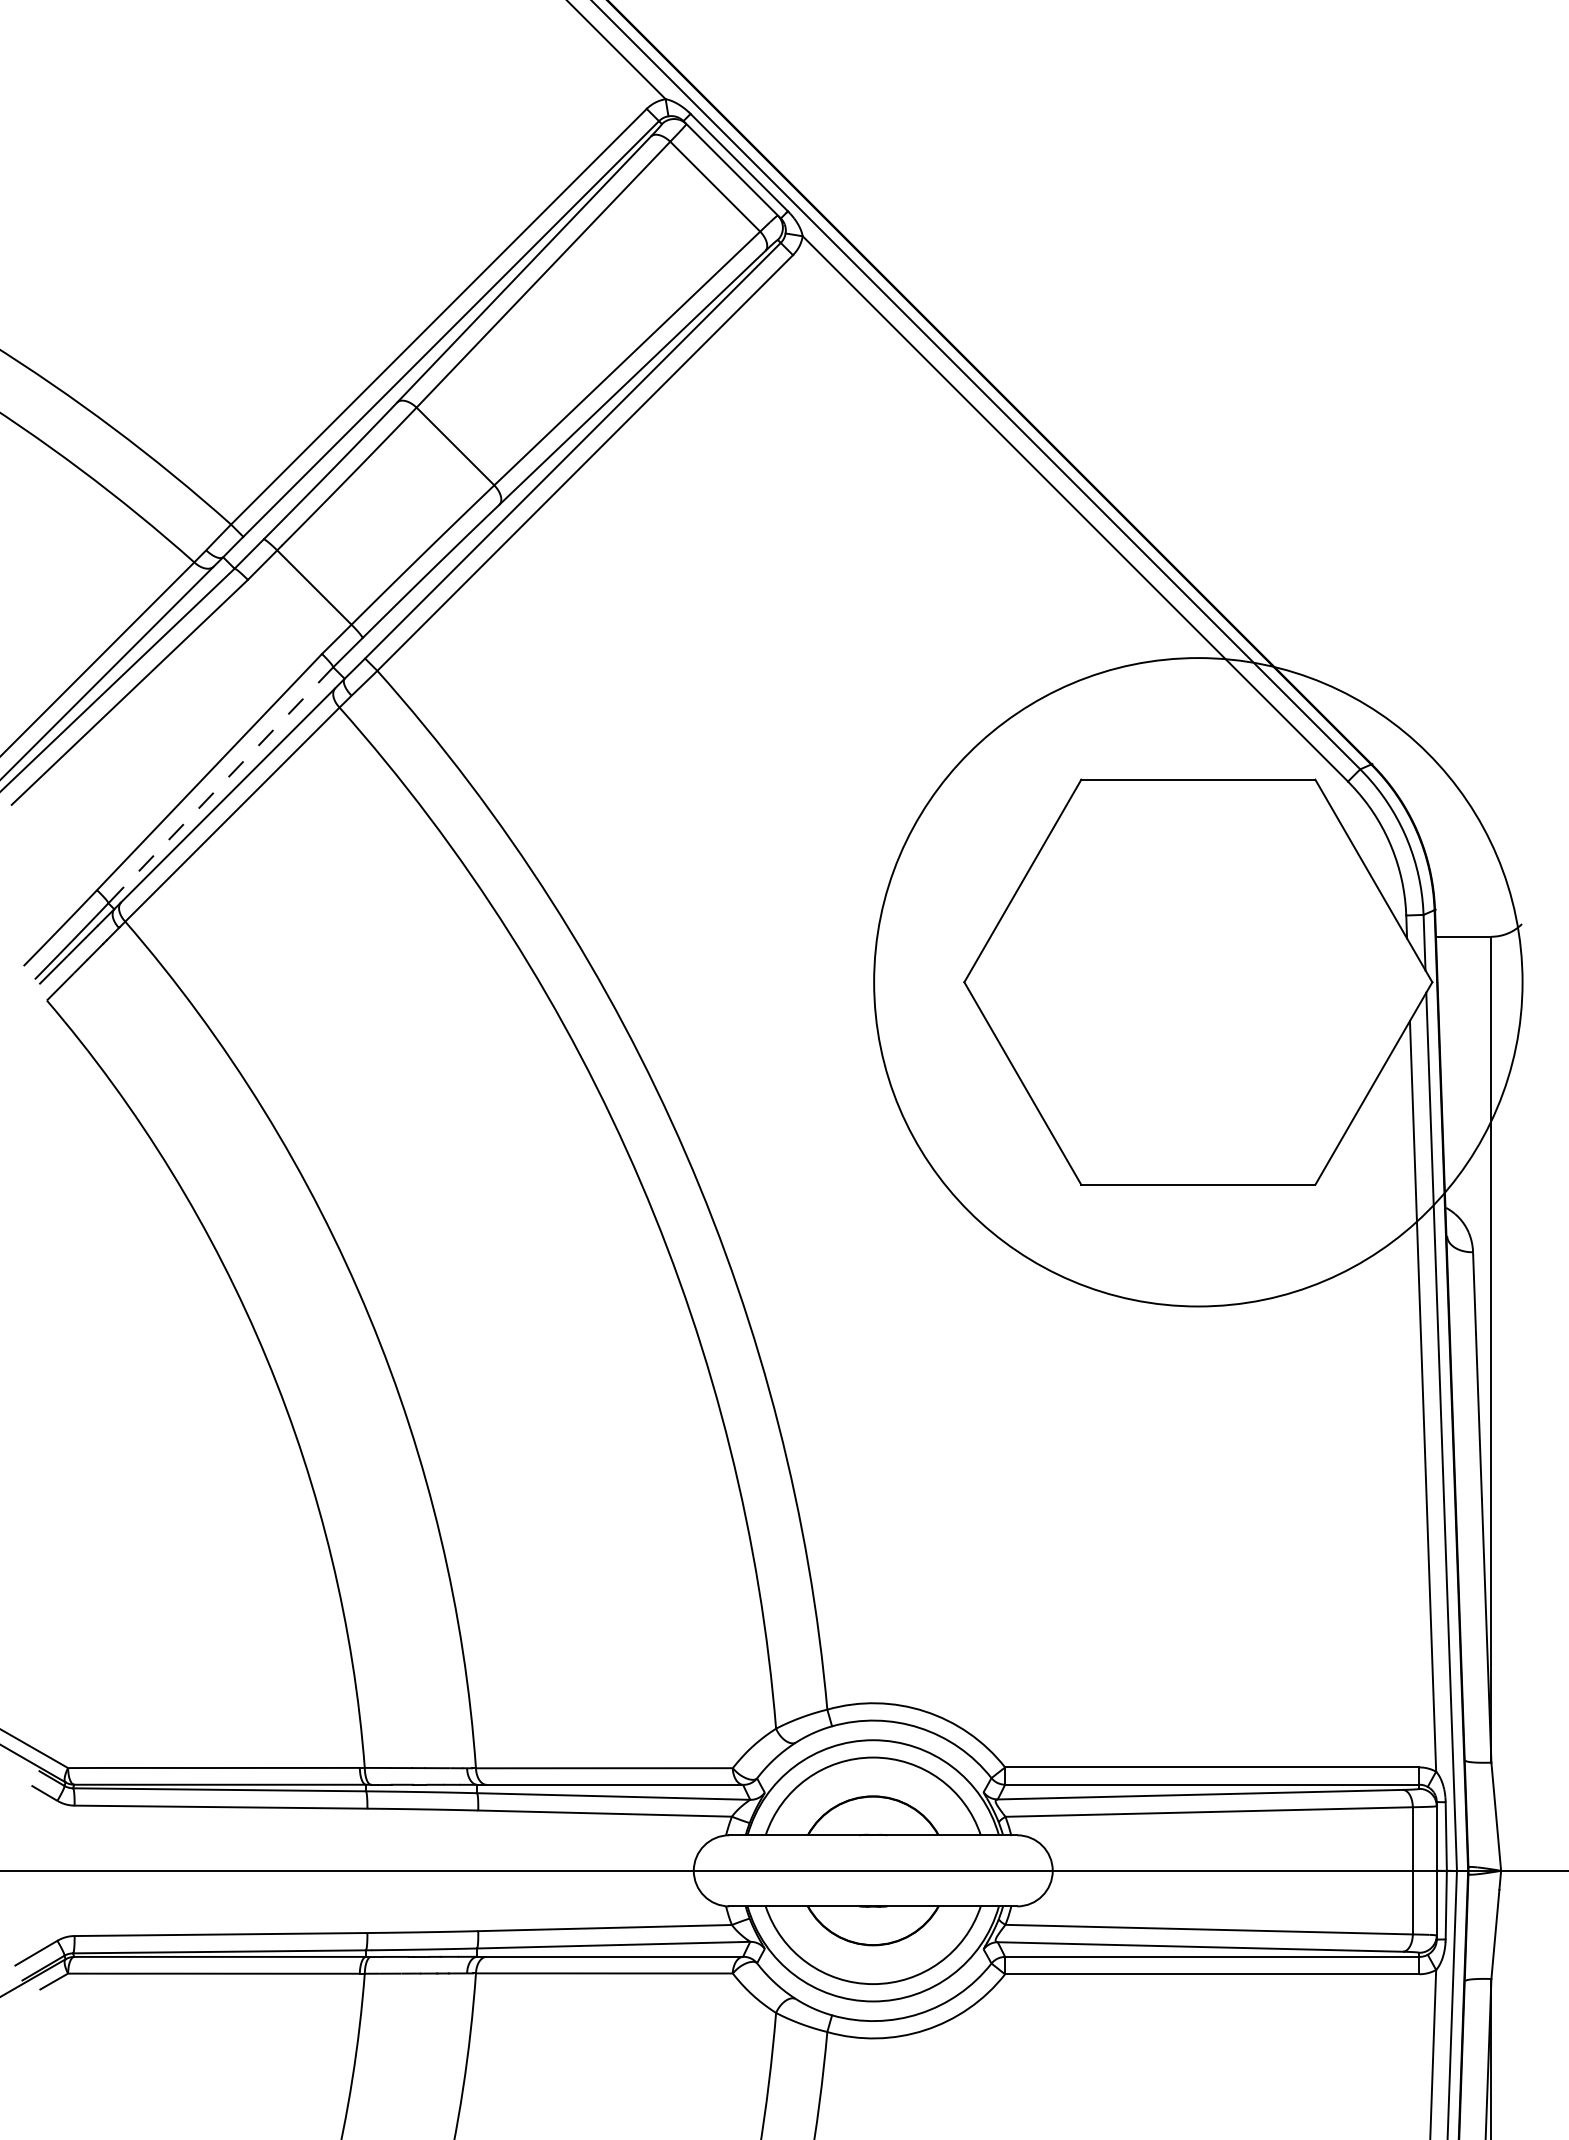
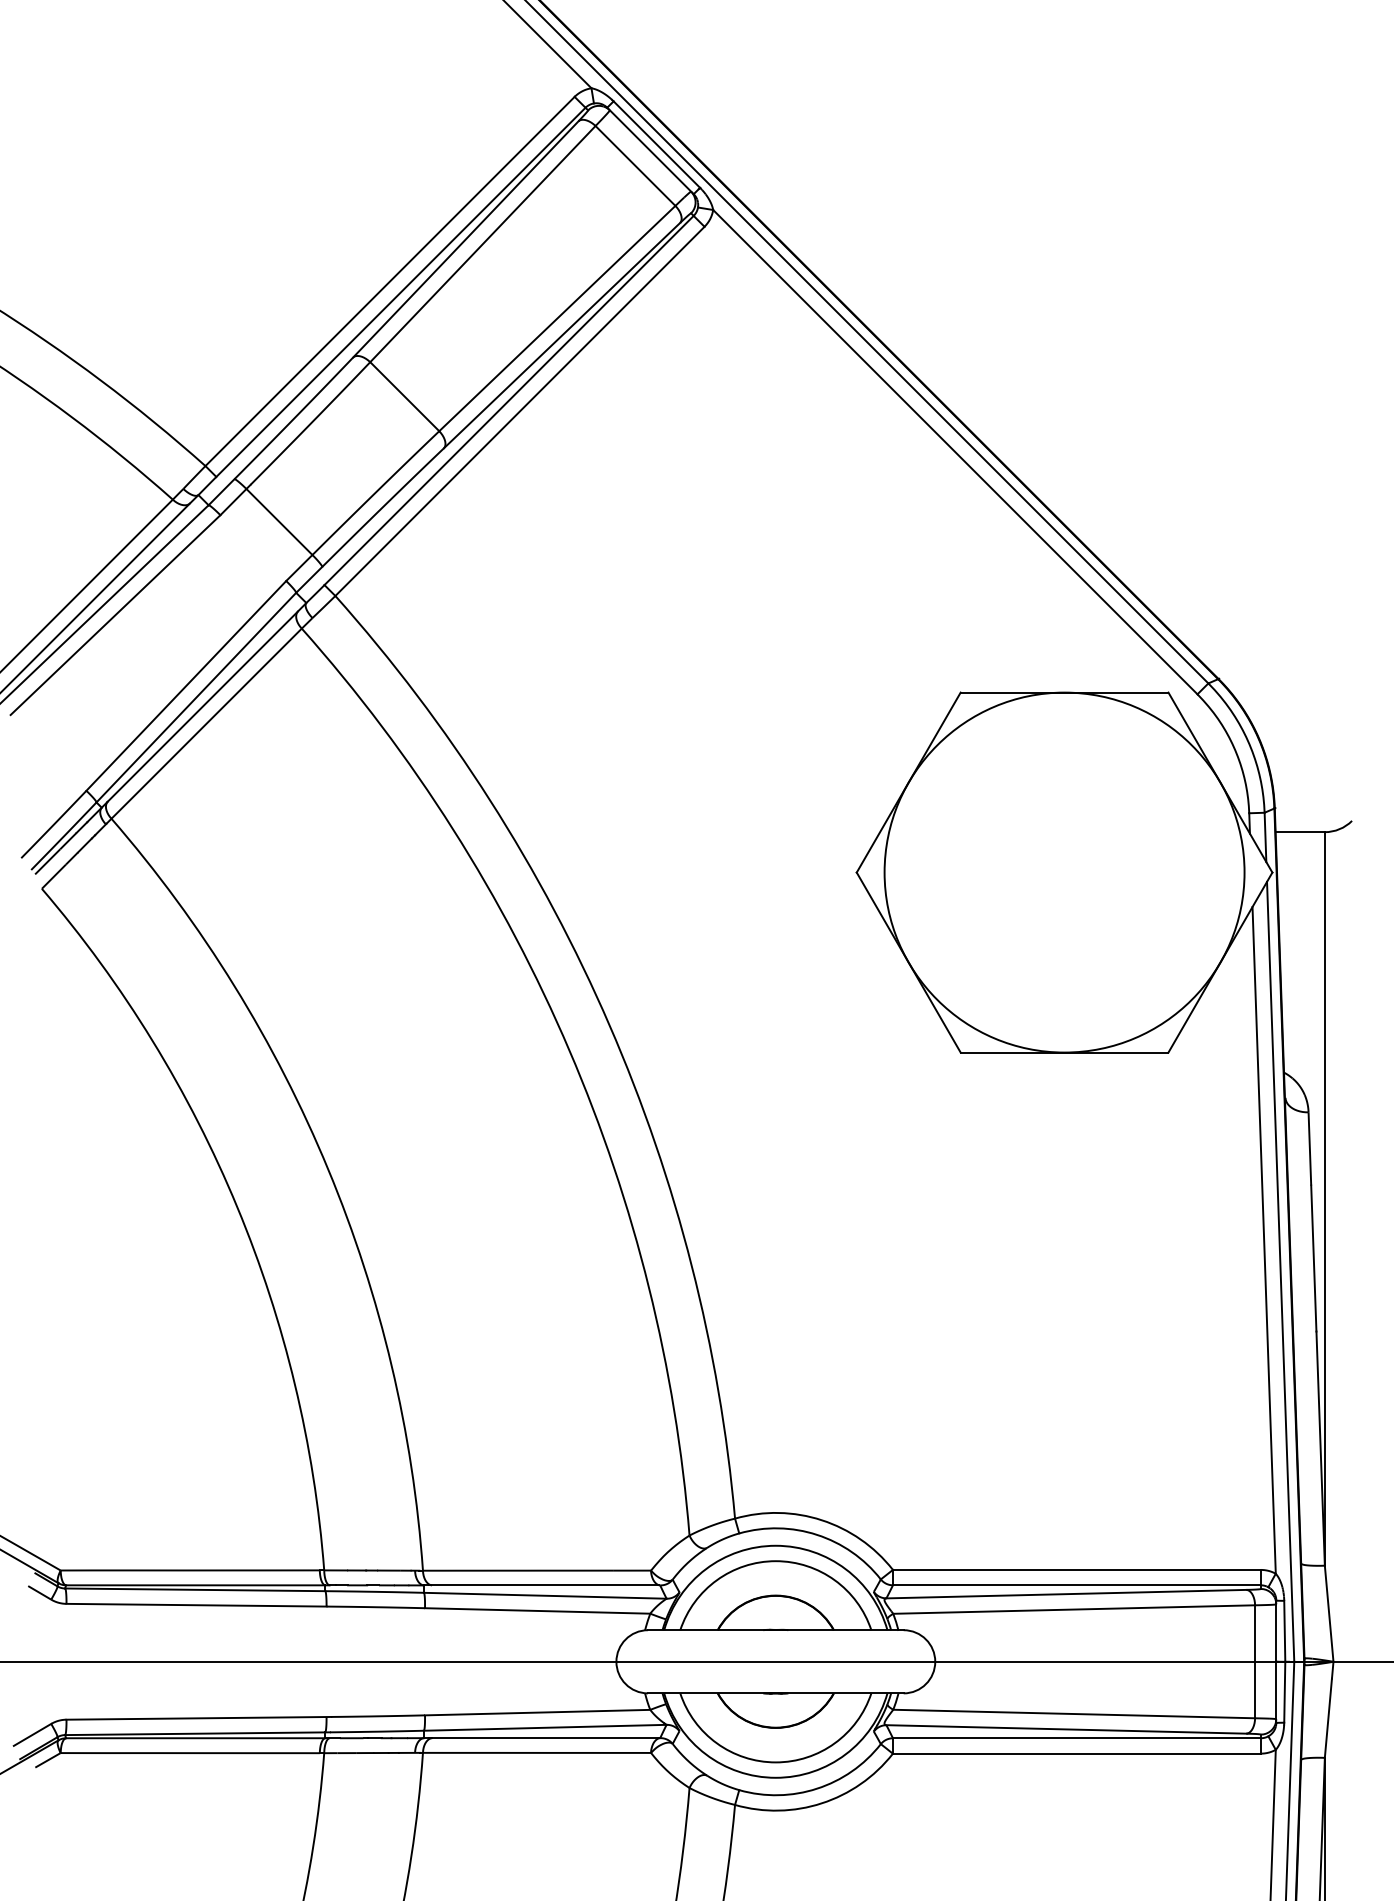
line: (220, 785) -> (196, 697), dashed -> solid
circle: (1198, 982) -> (1064, 872), size x0.62

